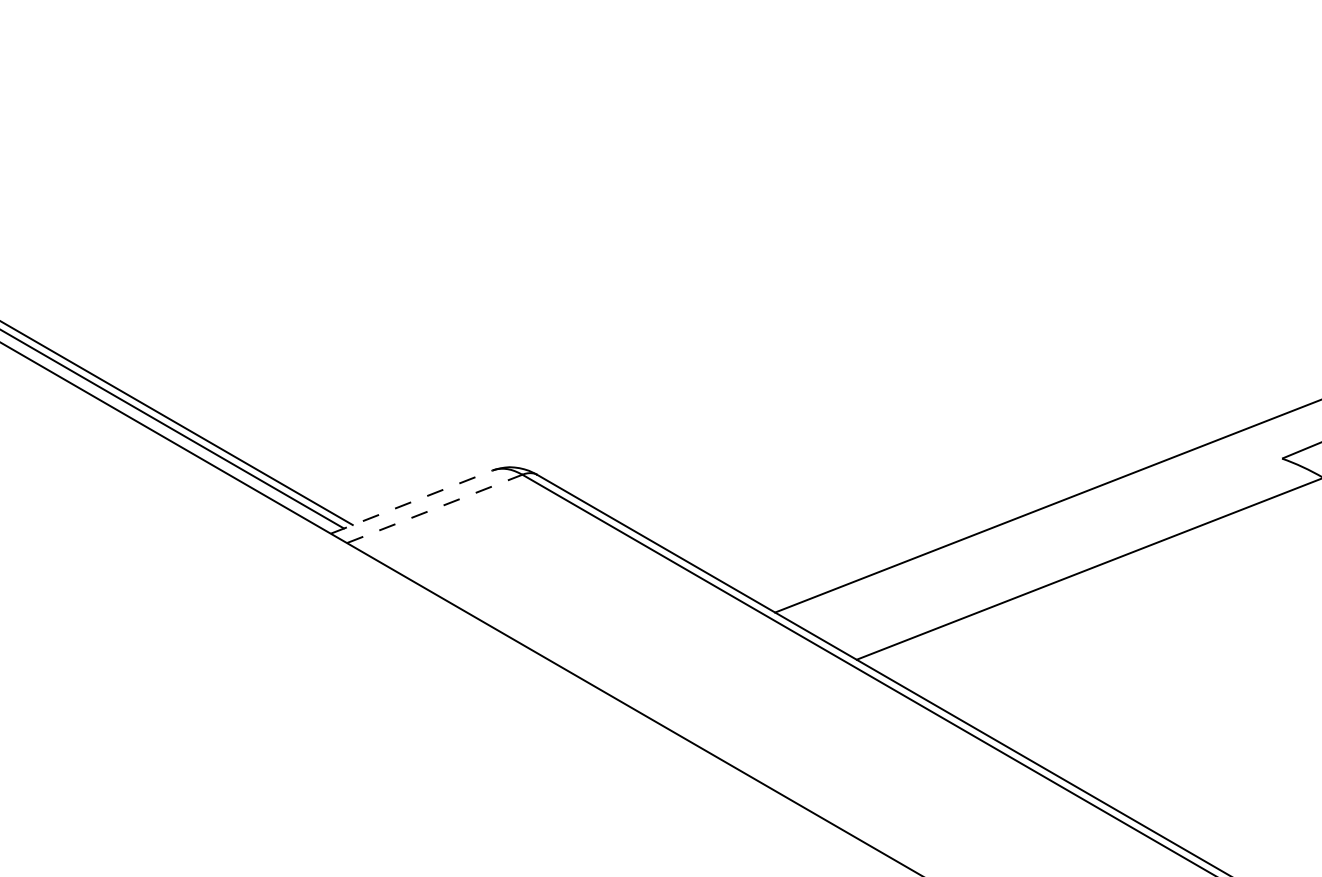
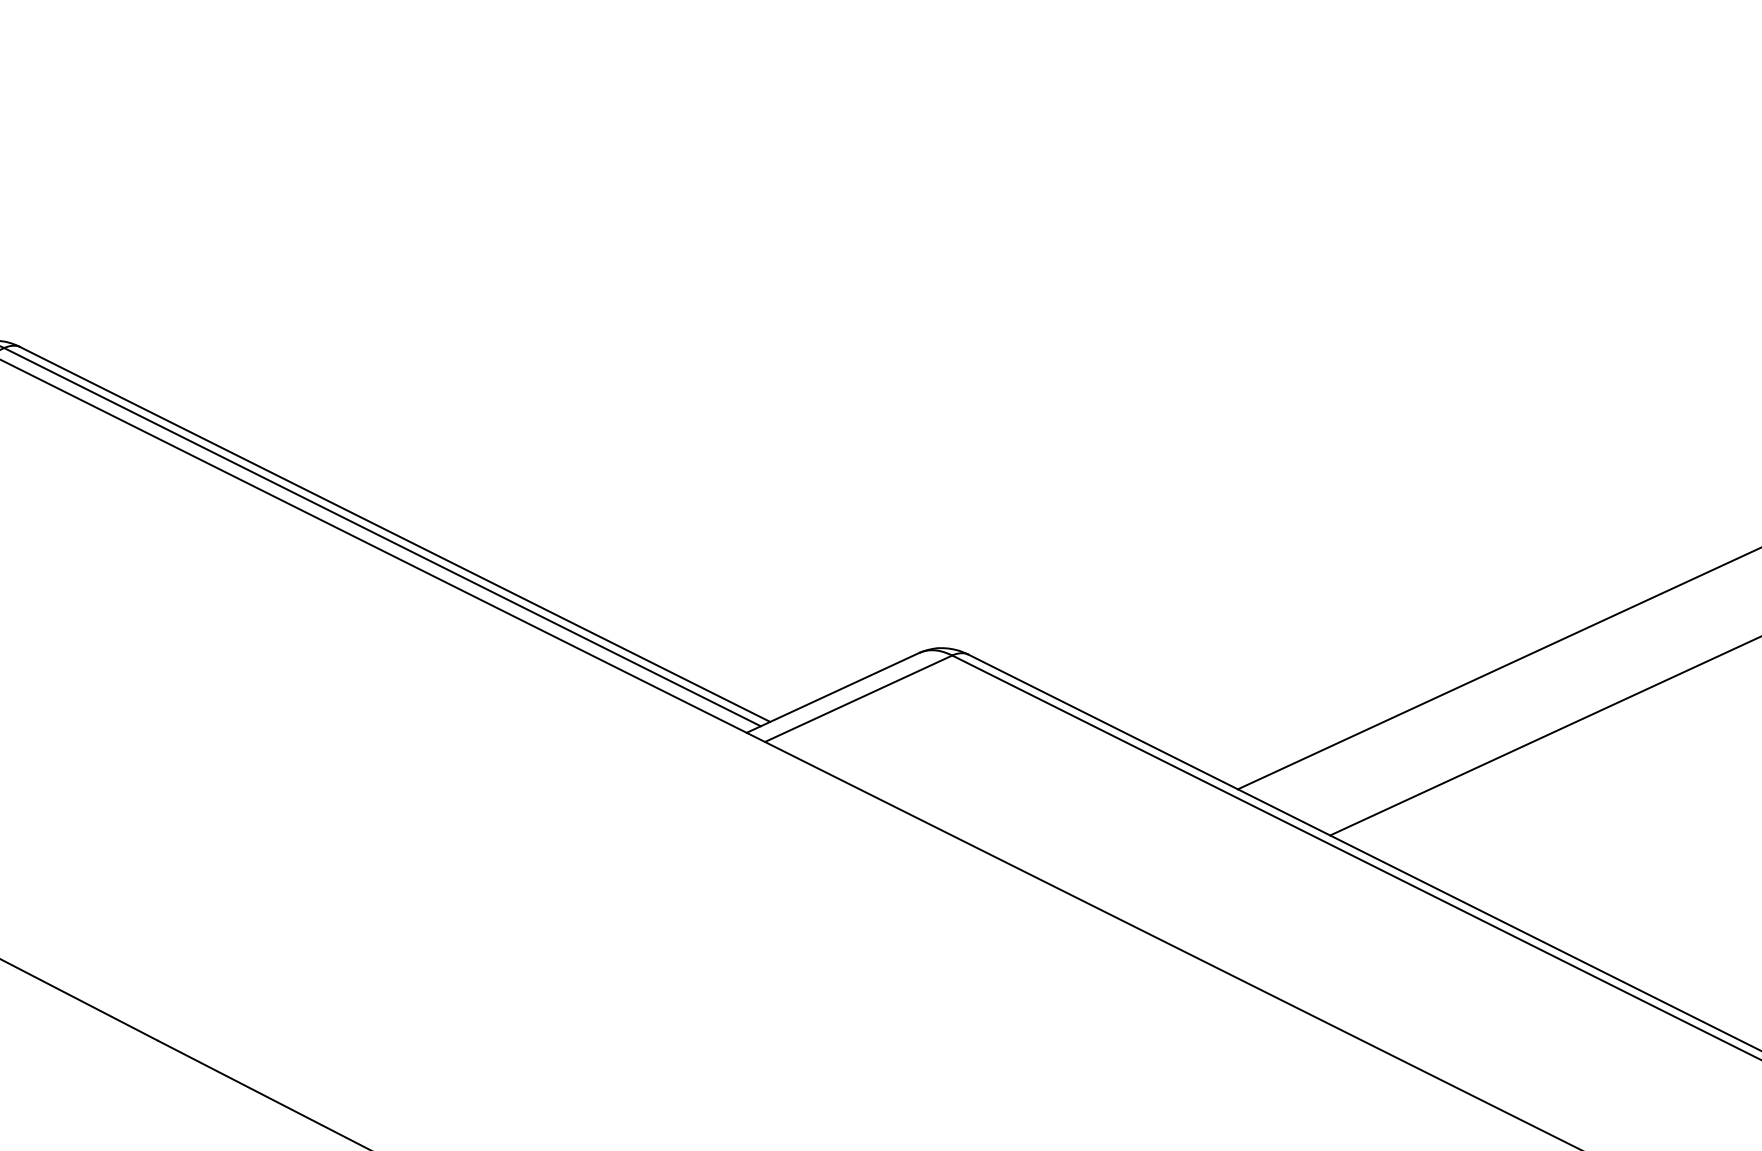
line: (412, 501) -> (833, 692), dashed -> solid
line: (435, 508) -> (859, 698), dashed -> solid

